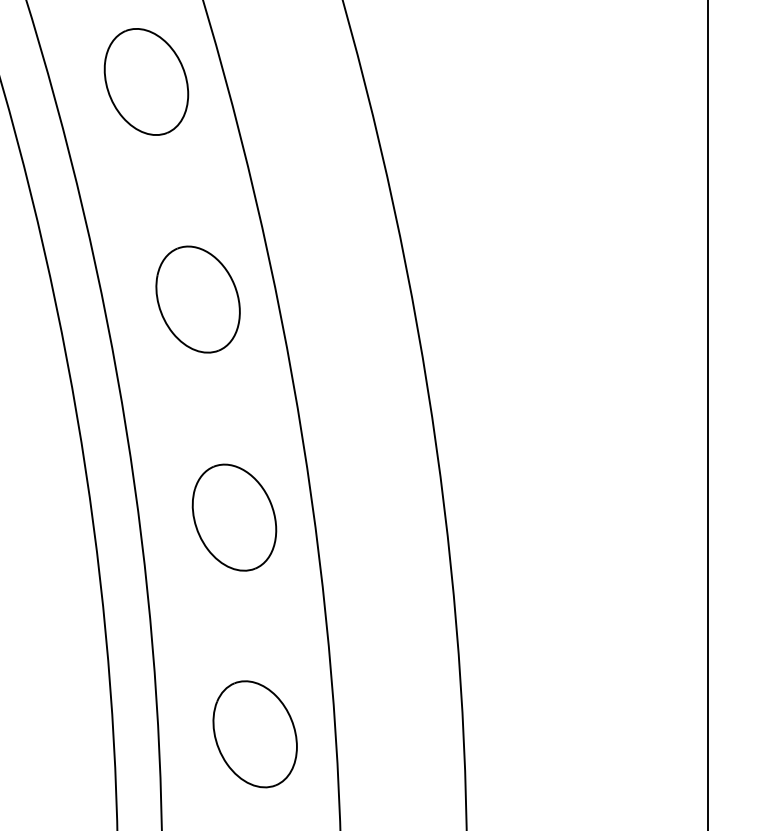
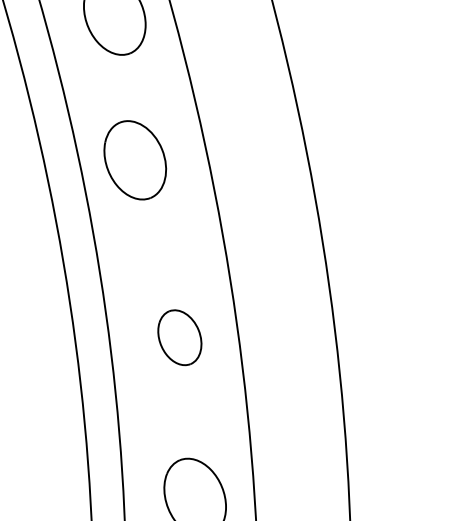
part: (197, 299) -> (134, 160), moved
part: (234, 517) -> (179, 337), size x0.7

